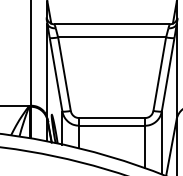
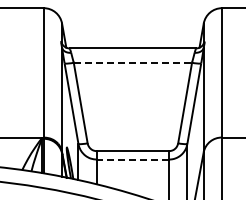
line: (112, 37) -> (133, 62), solid -> dashed
line: (111, 125) -> (132, 159), solid -> dashed

